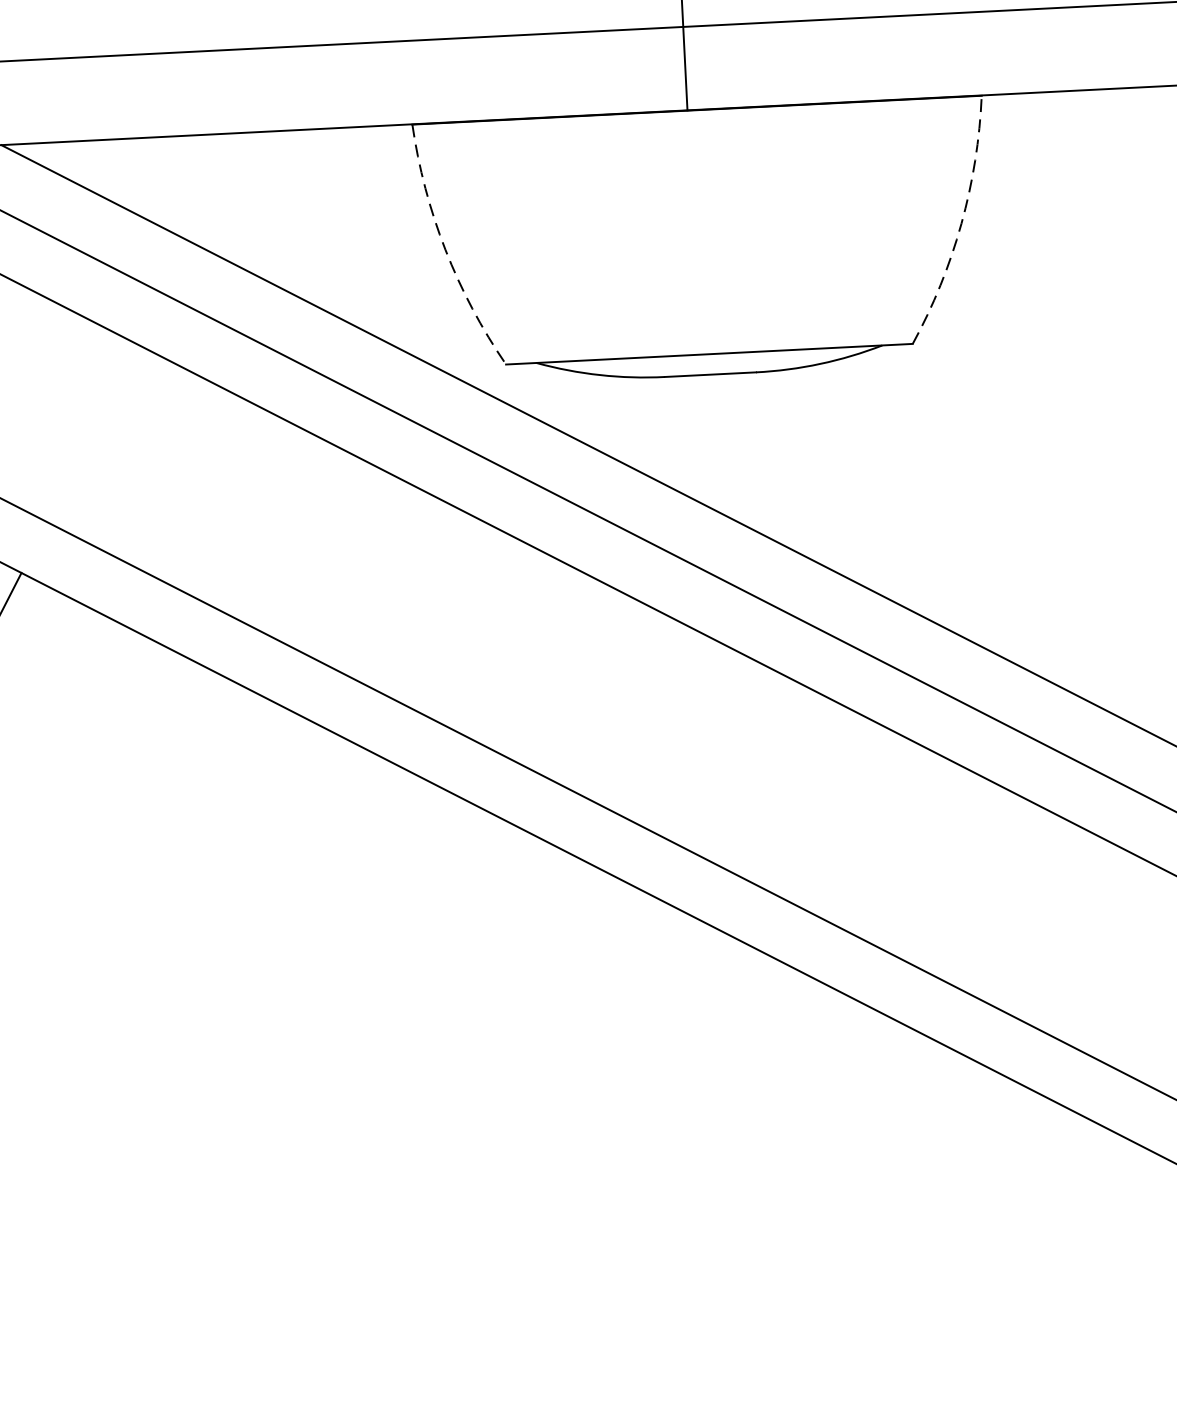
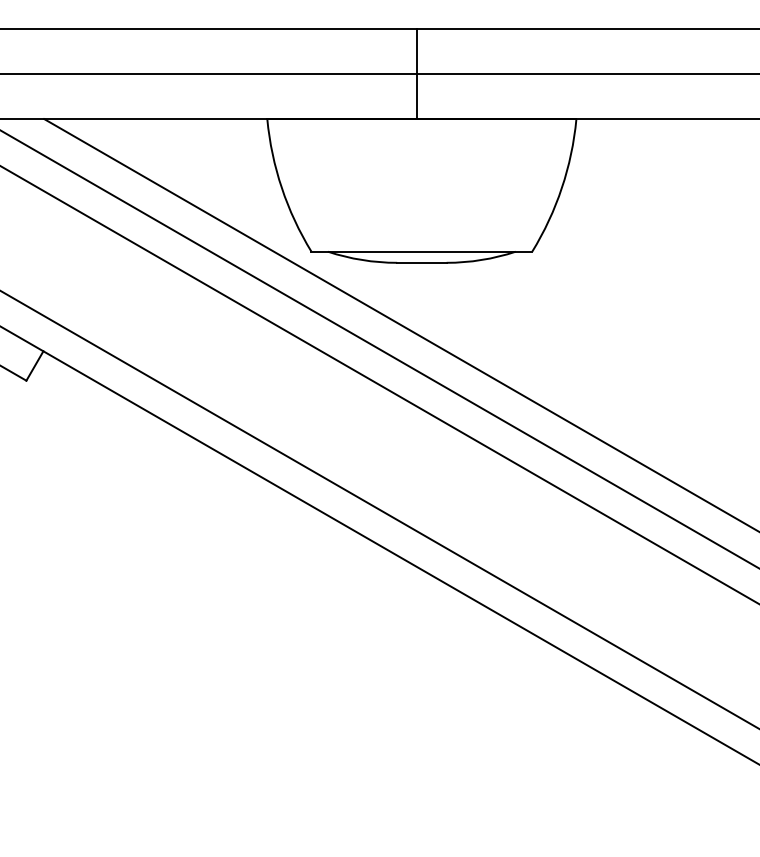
arc: (960, 224) -> (561, 188), dashed -> solid
arc: (444, 250) -> (281, 188), dashed -> solid

